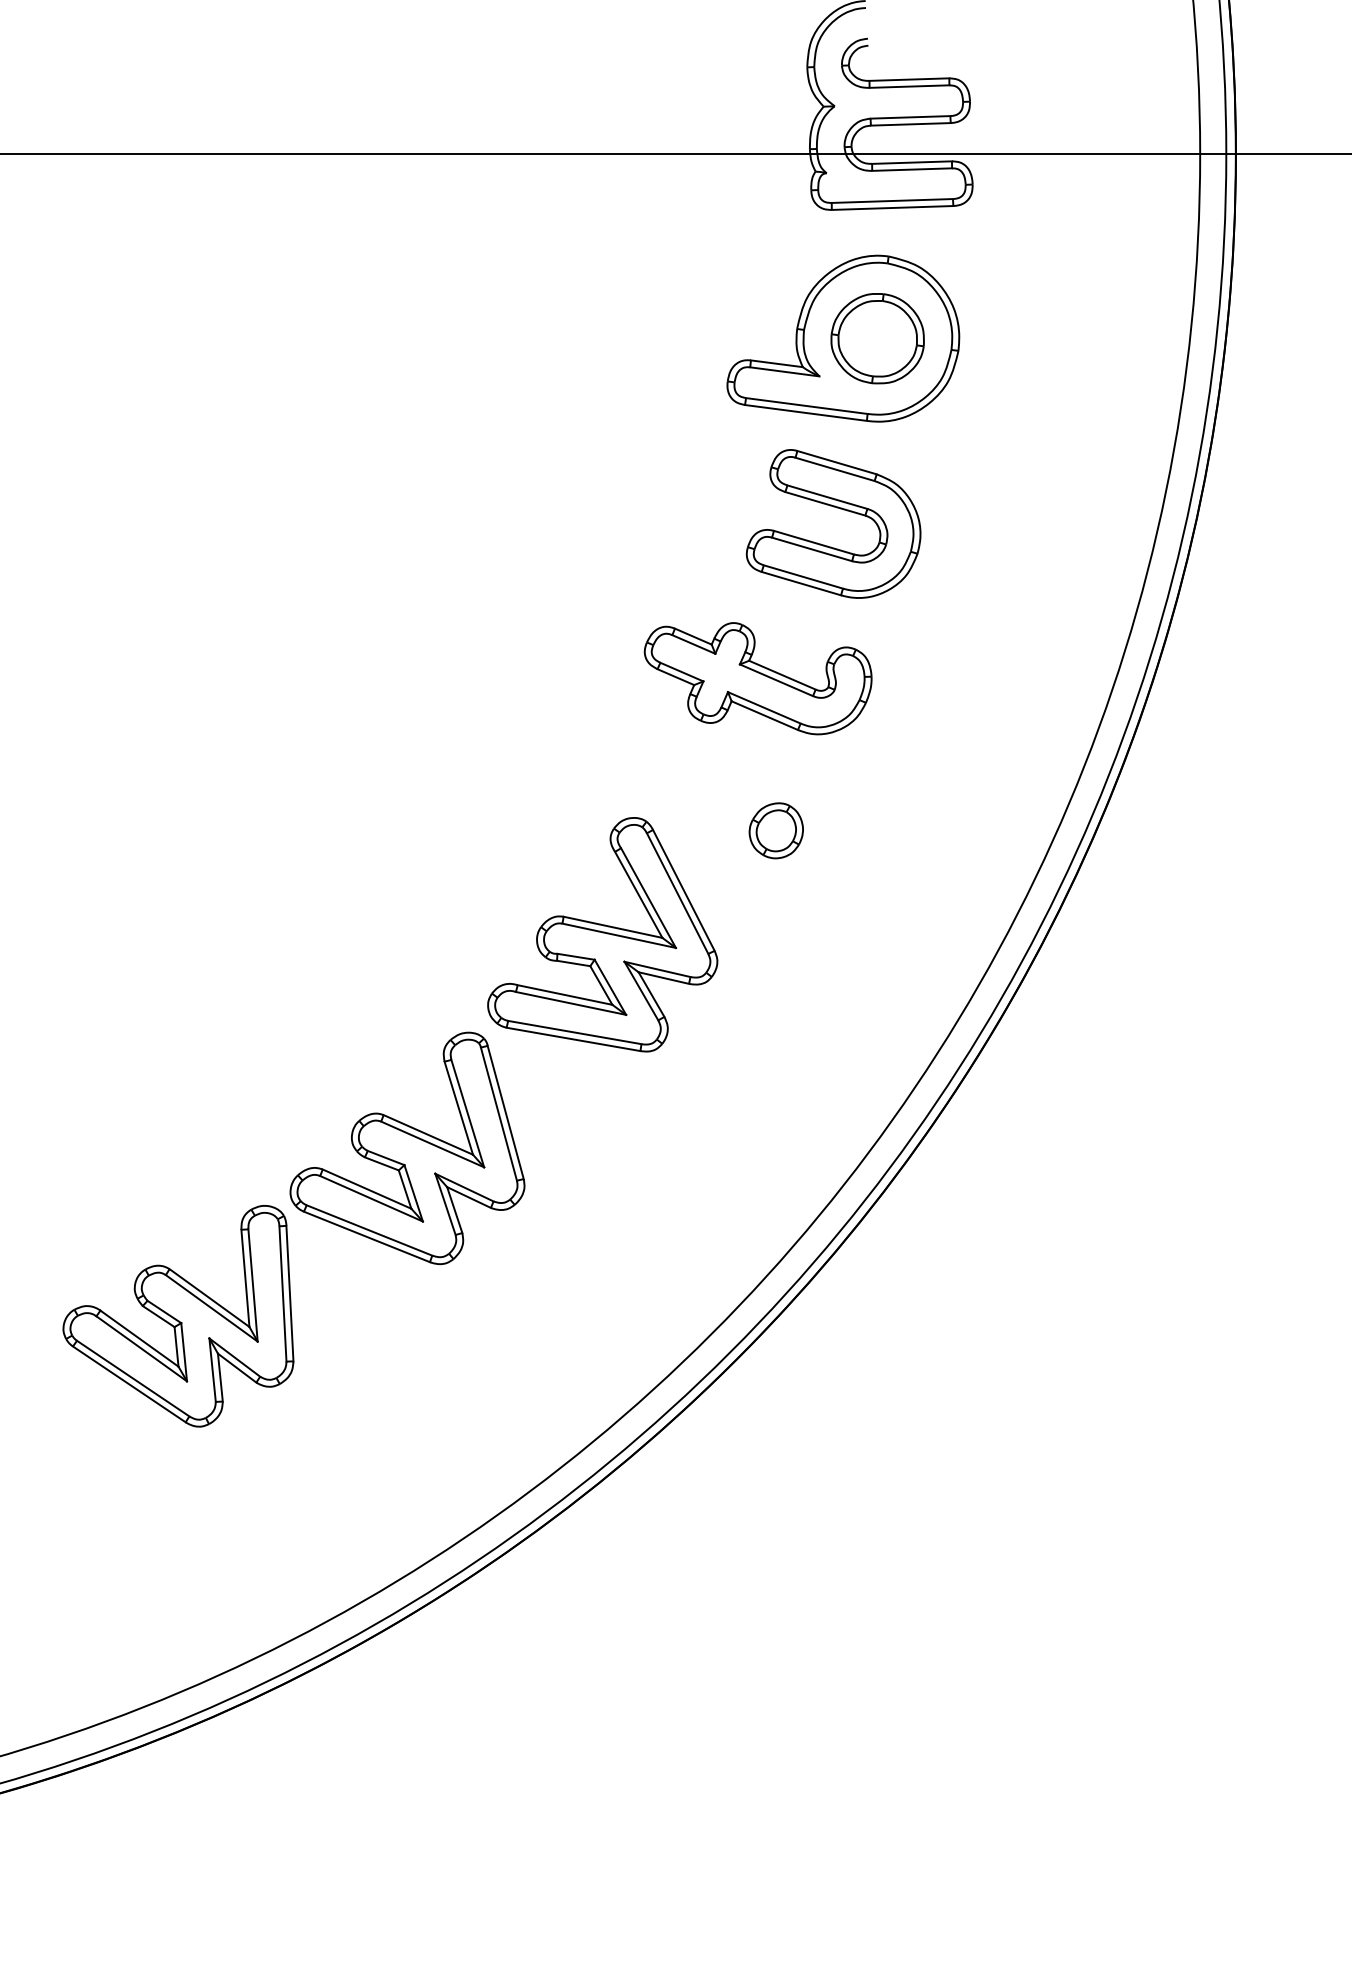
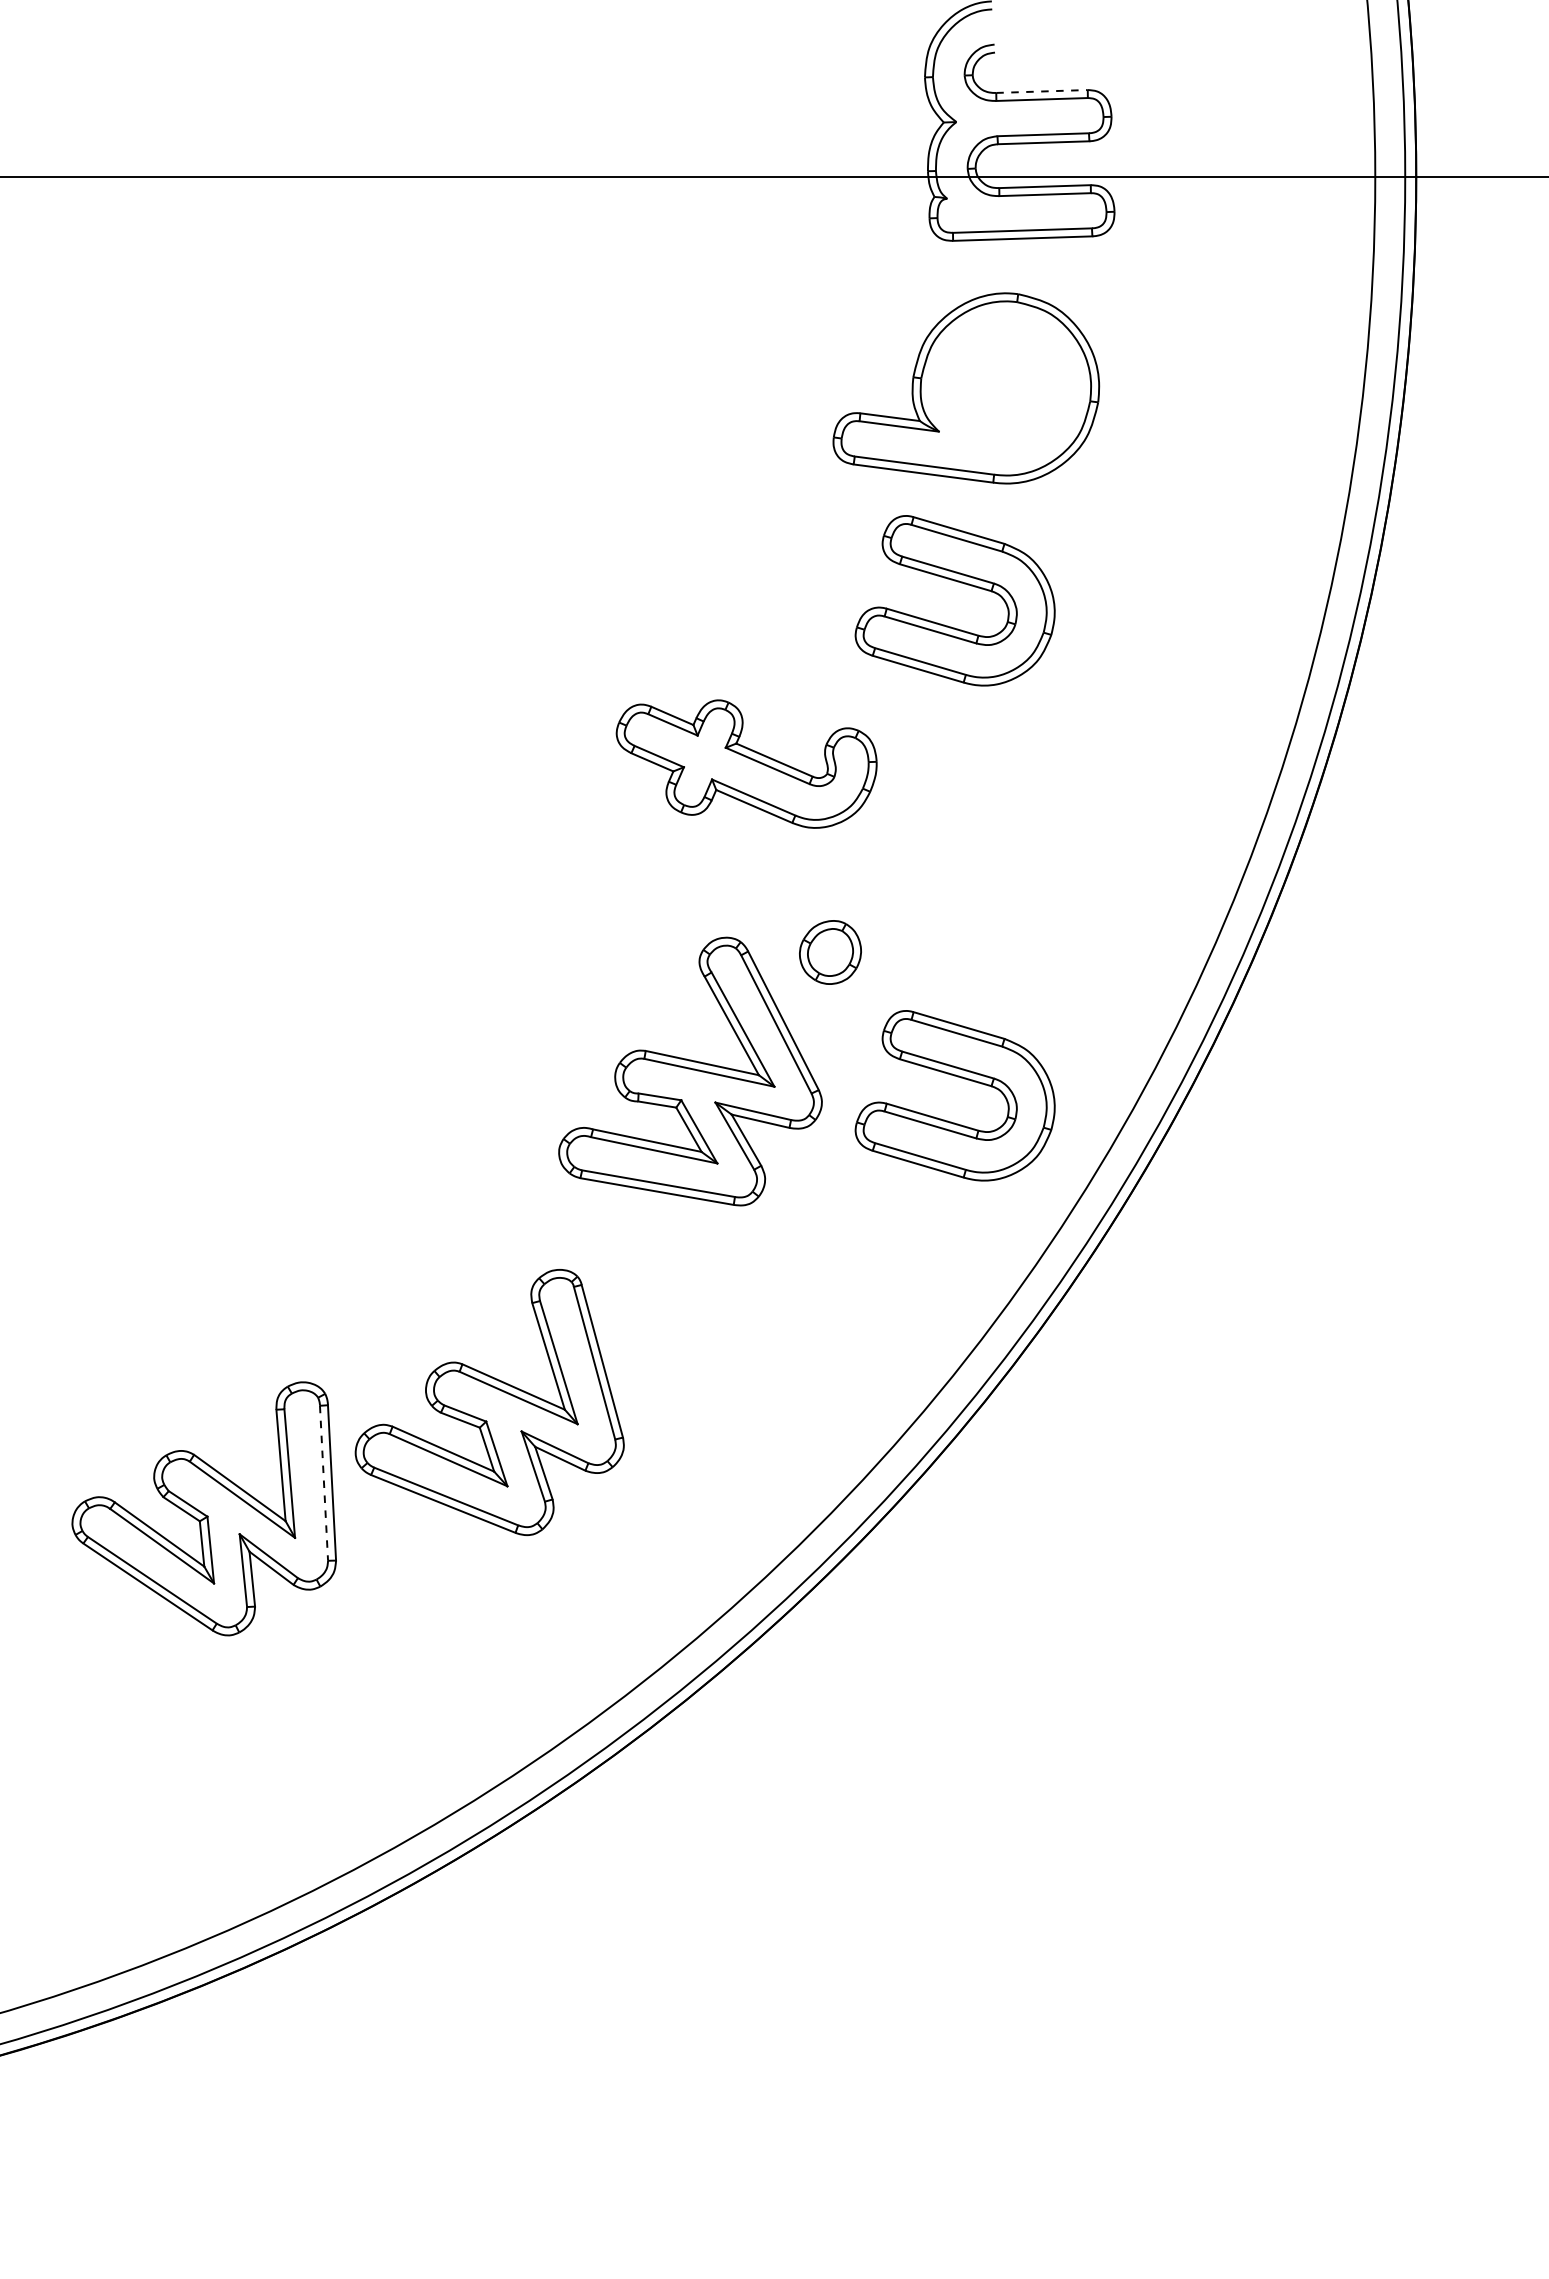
line: (909, 79) -> (1042, 91), solid -> dashed
part: (877, 338) -> (1005, 388), removed
part: (758, 678) -> (746, 763), moved
part: (776, 830) -> (830, 952), moved
part: (835, 939) -> (957, 1077), added
part: (407, 1148) -> (489, 1402), moved
line: (283, 1294) -> (324, 1483), solid -> dashed

